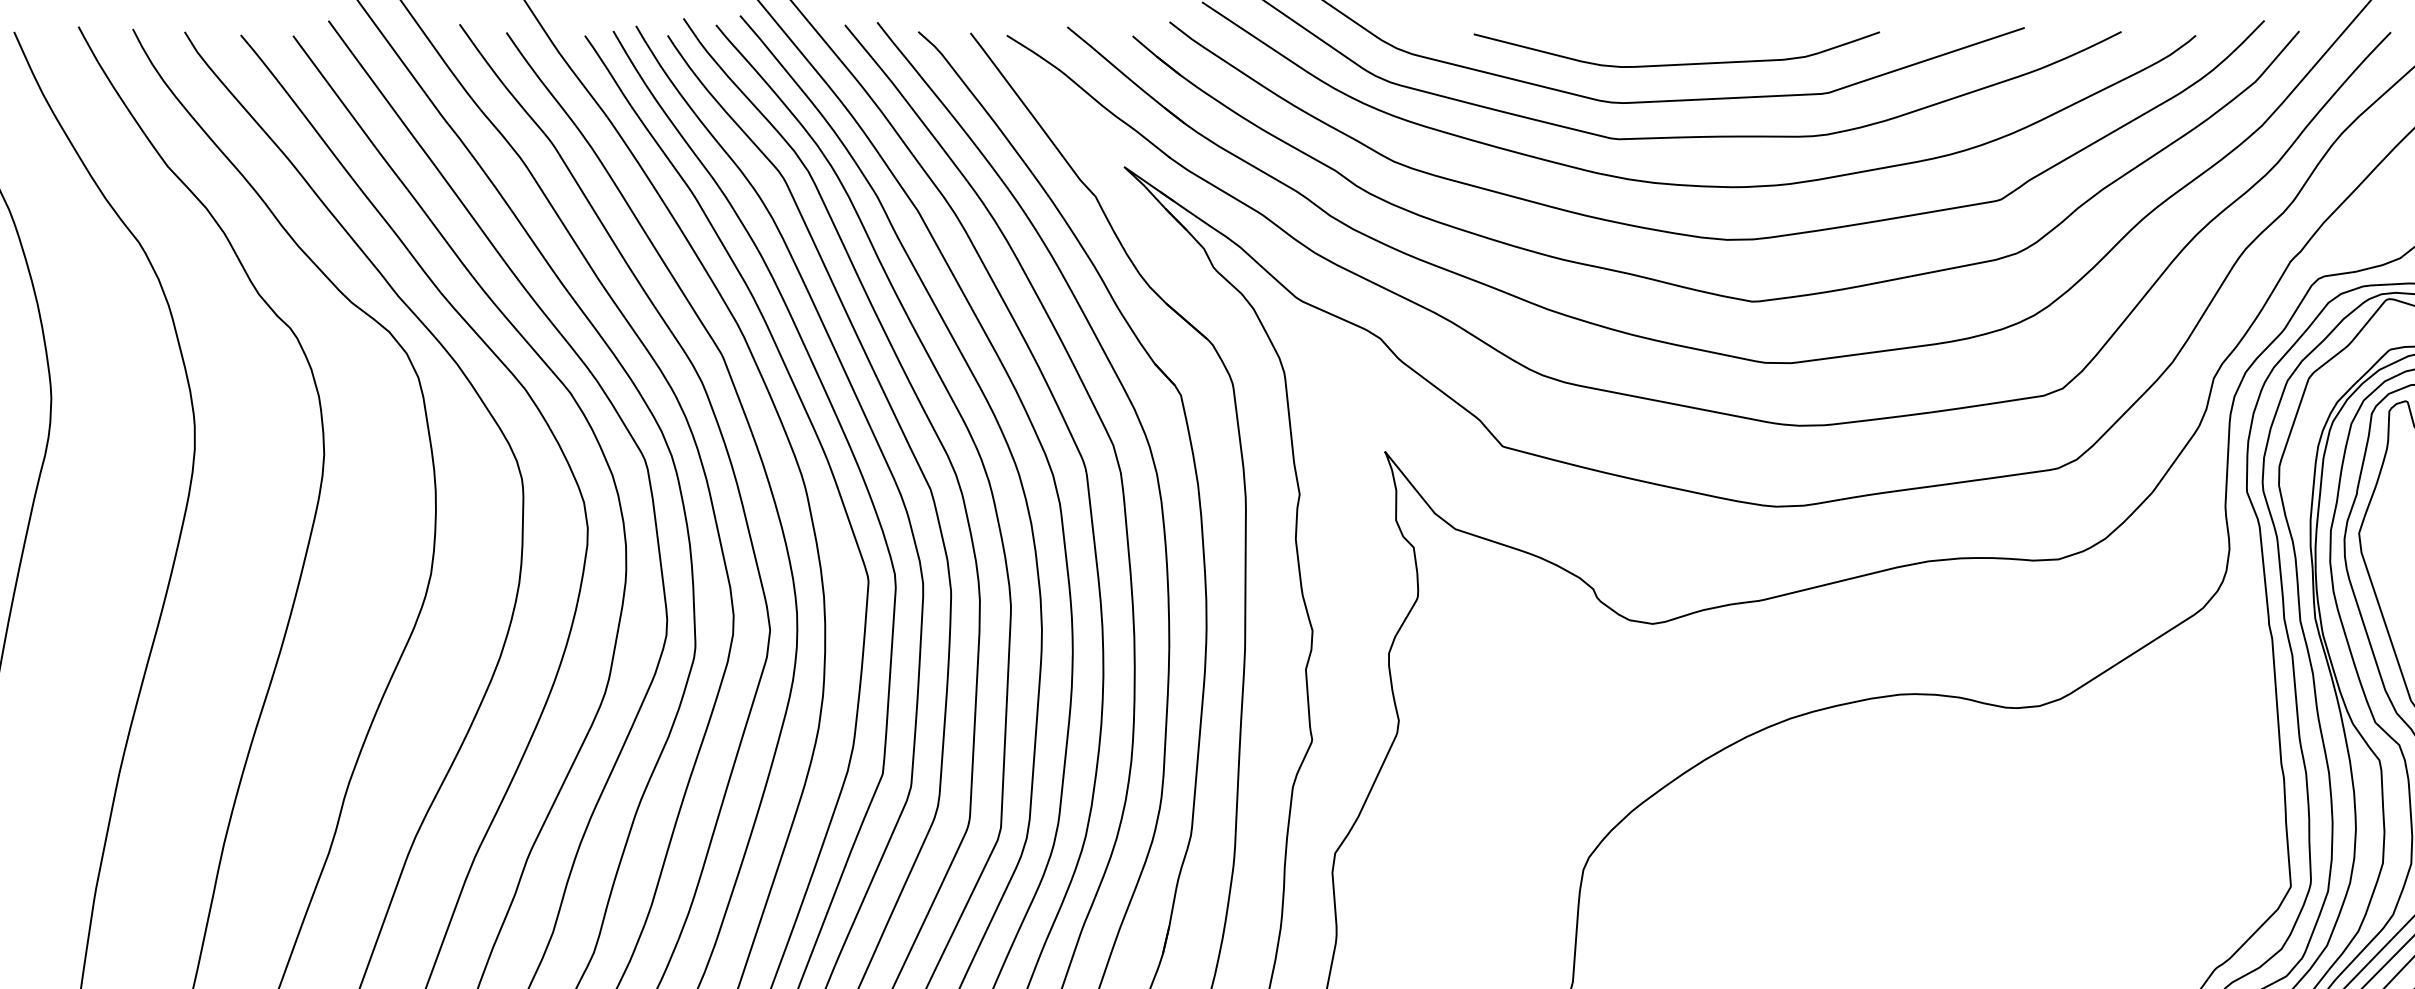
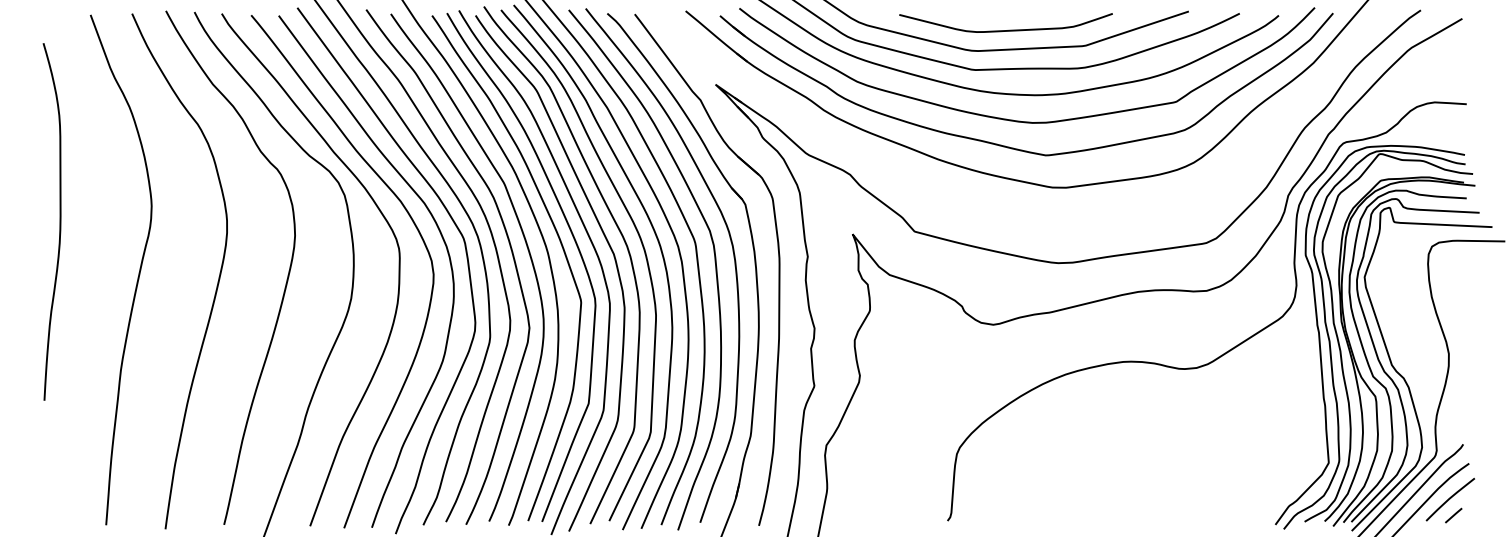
part: (1670, 400) -> (1002, 207), removed

